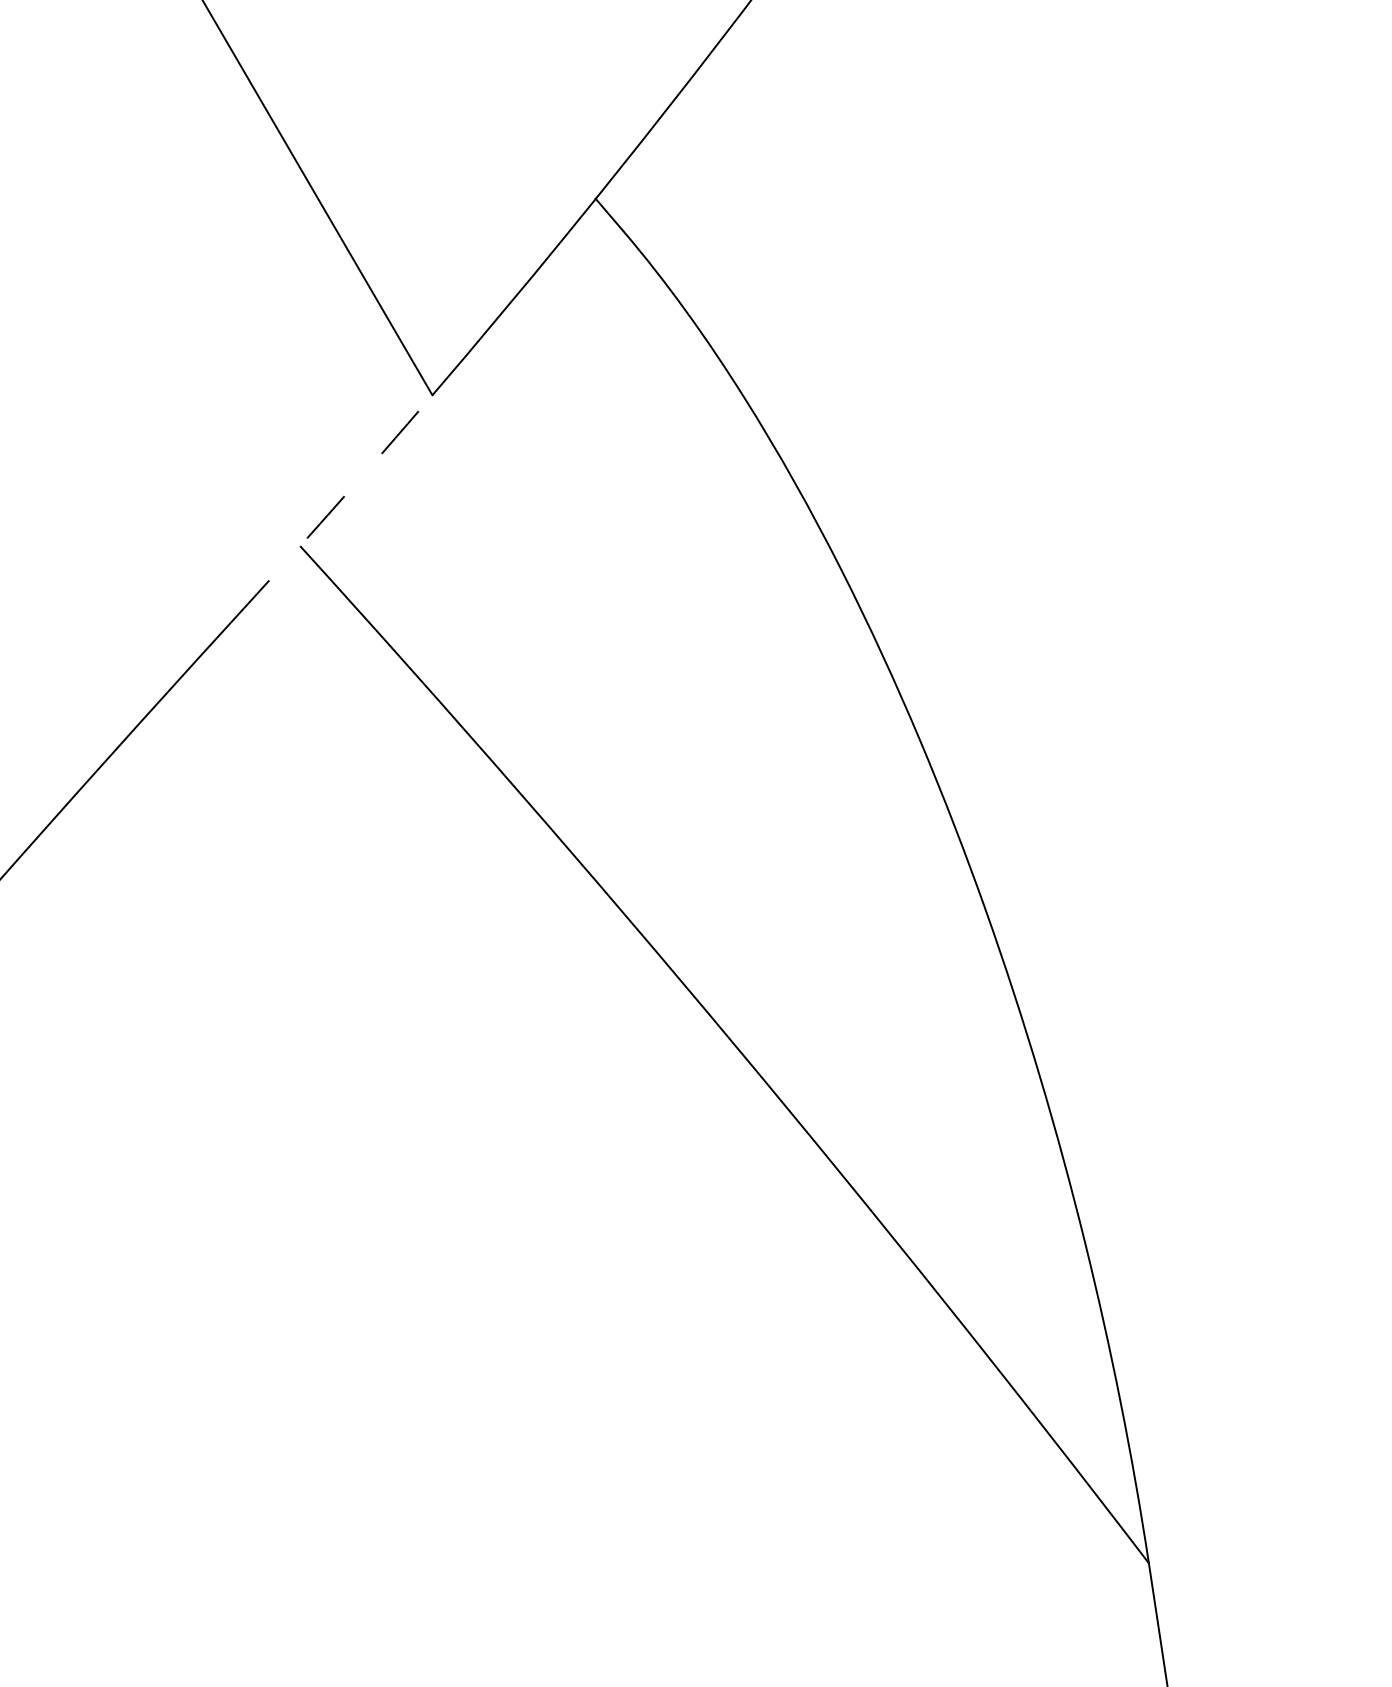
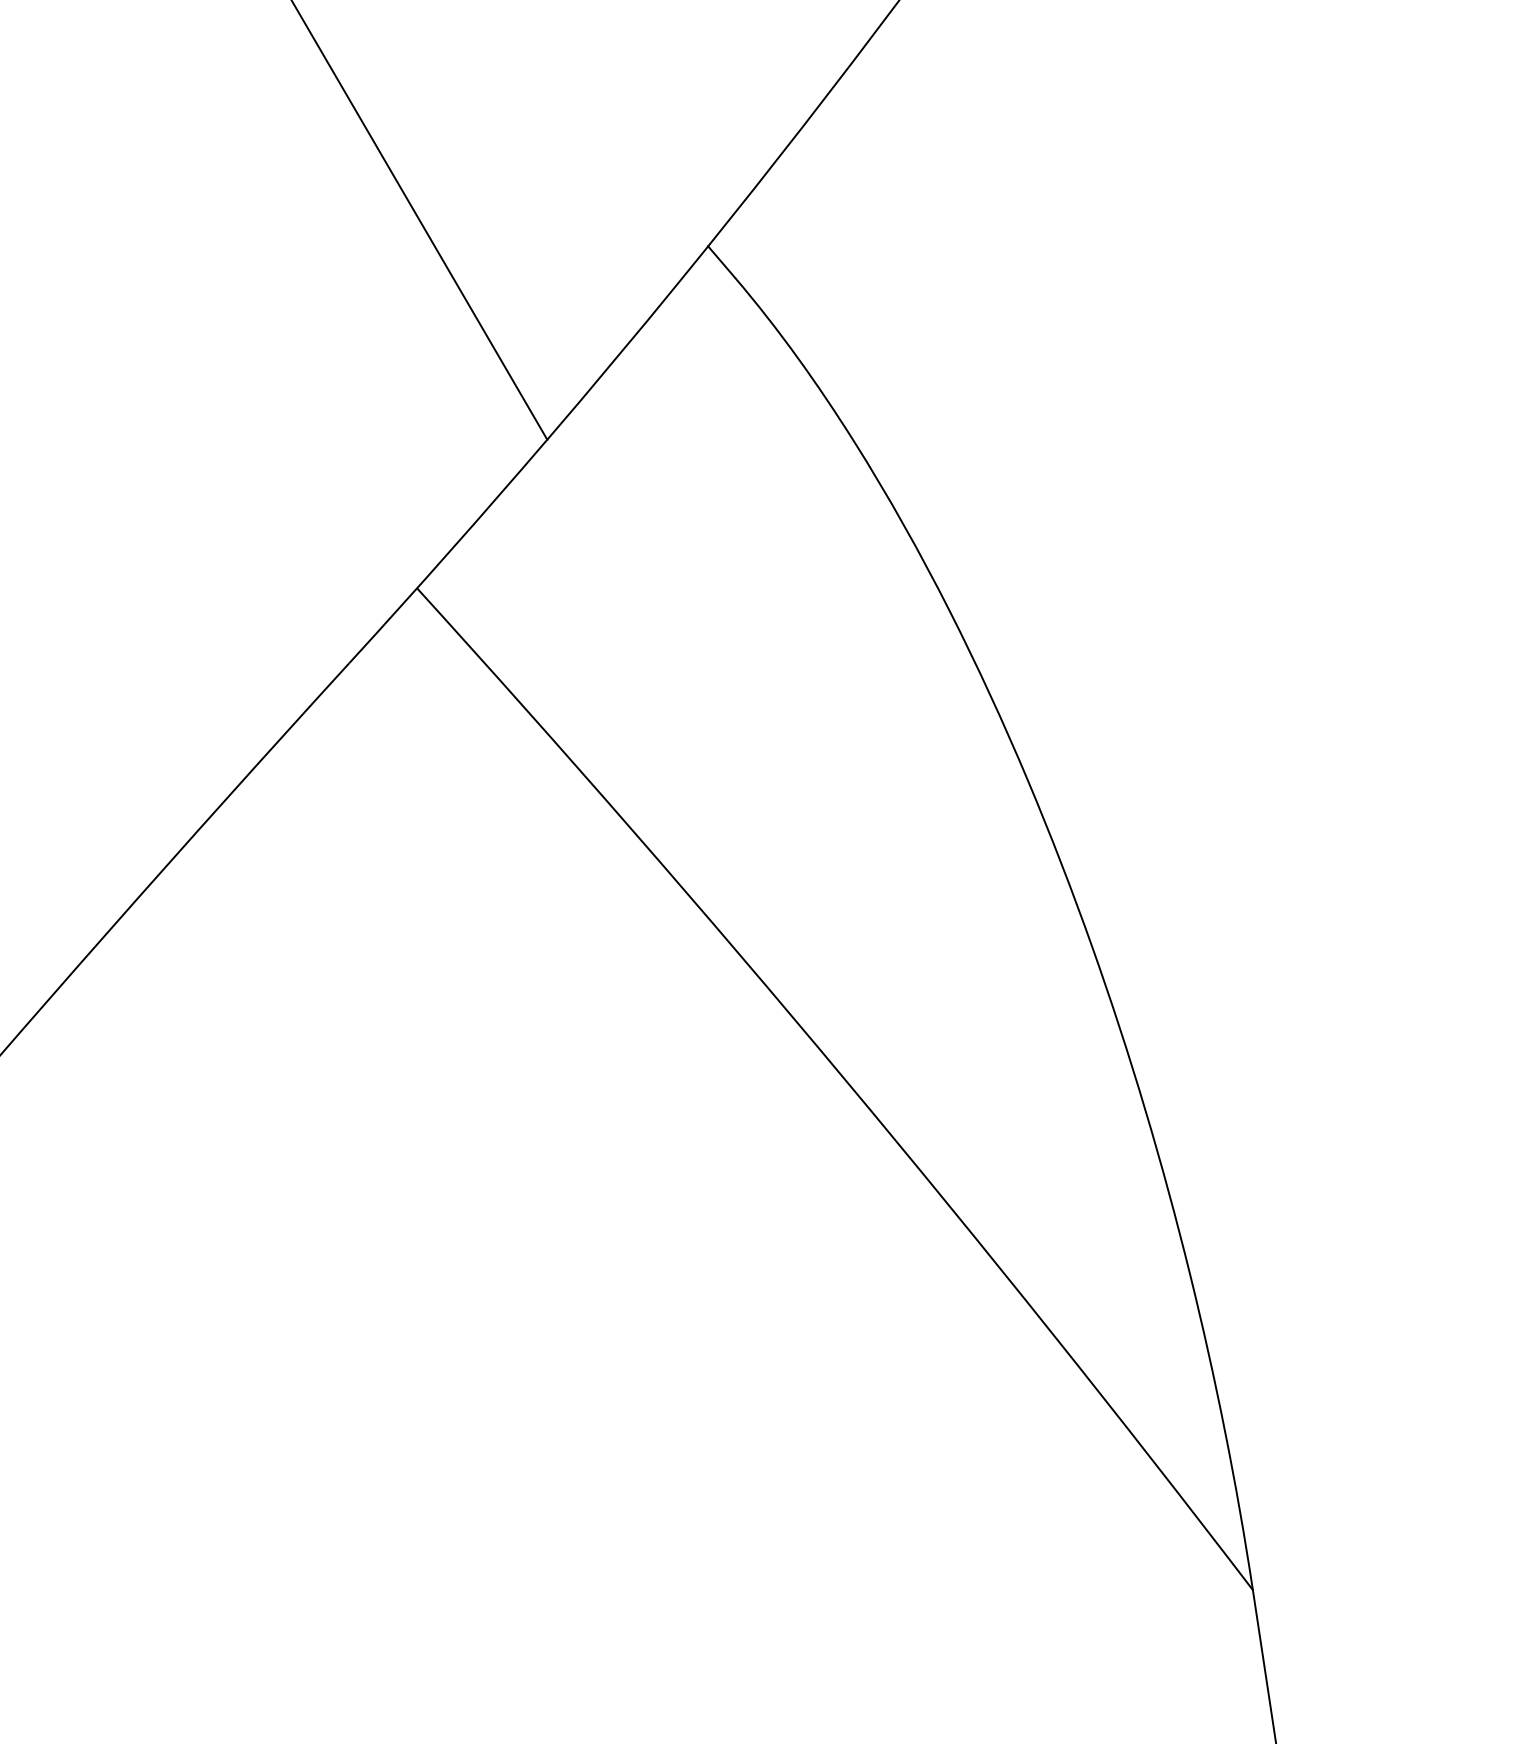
arc: (333, 509) -> (449, 552), dashed -> solid

